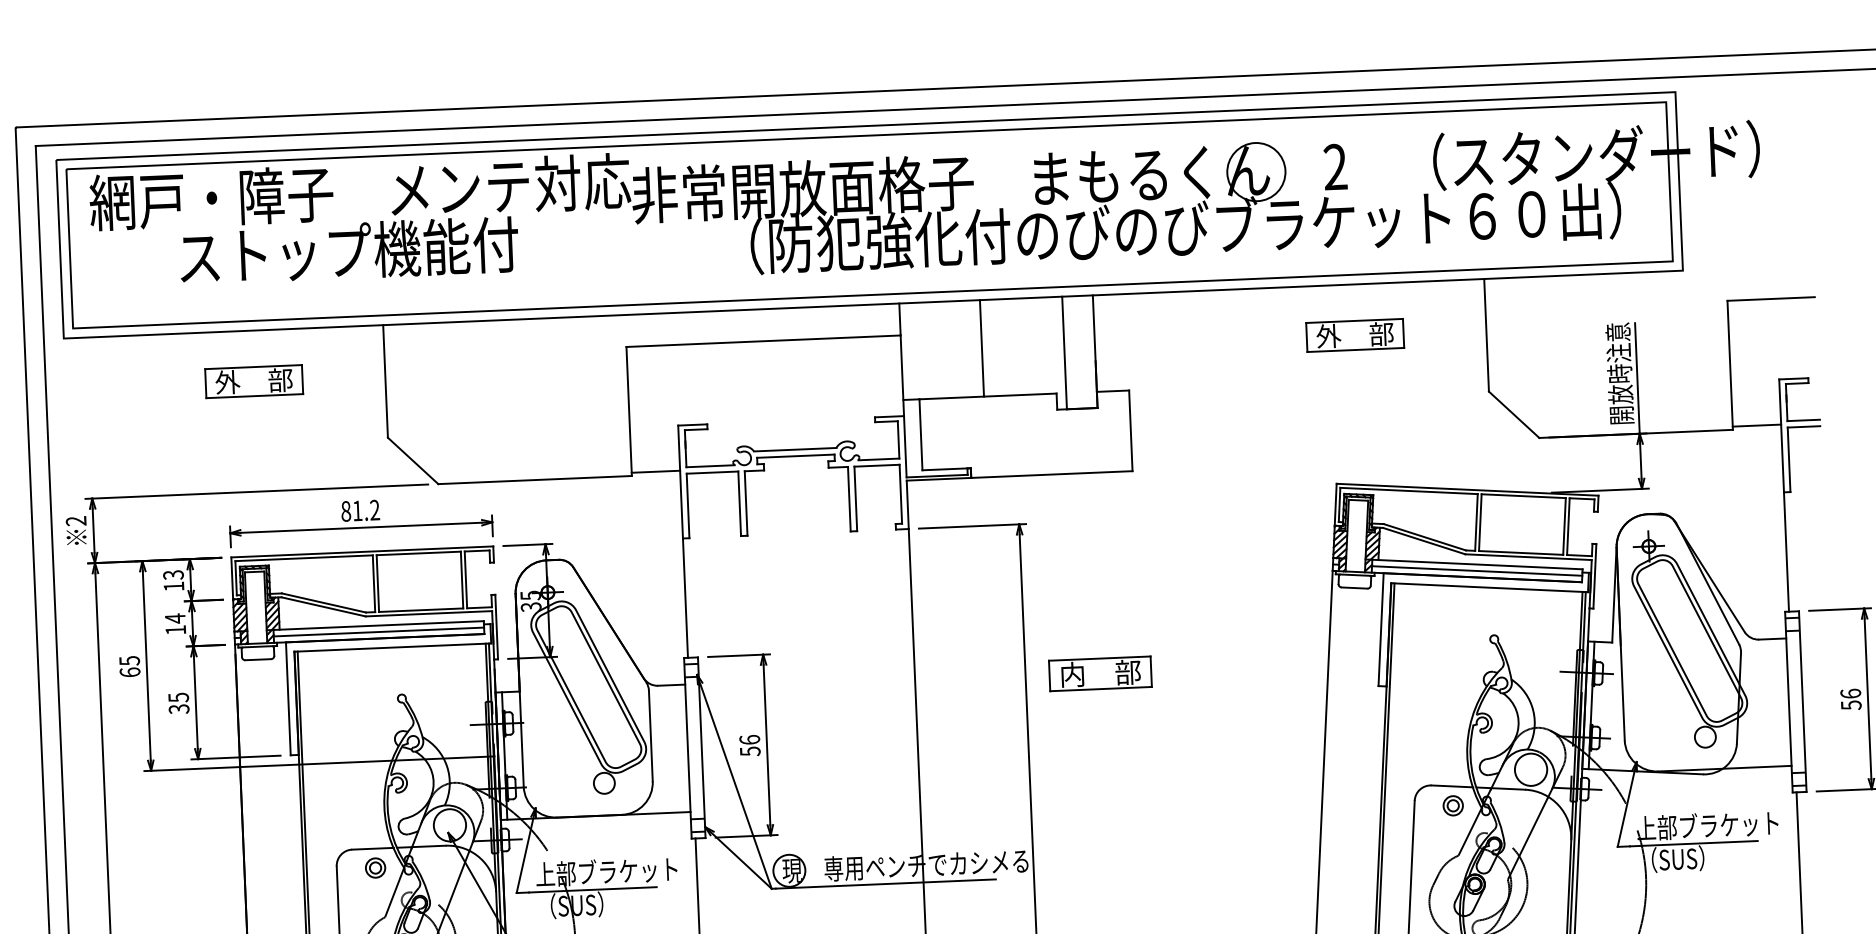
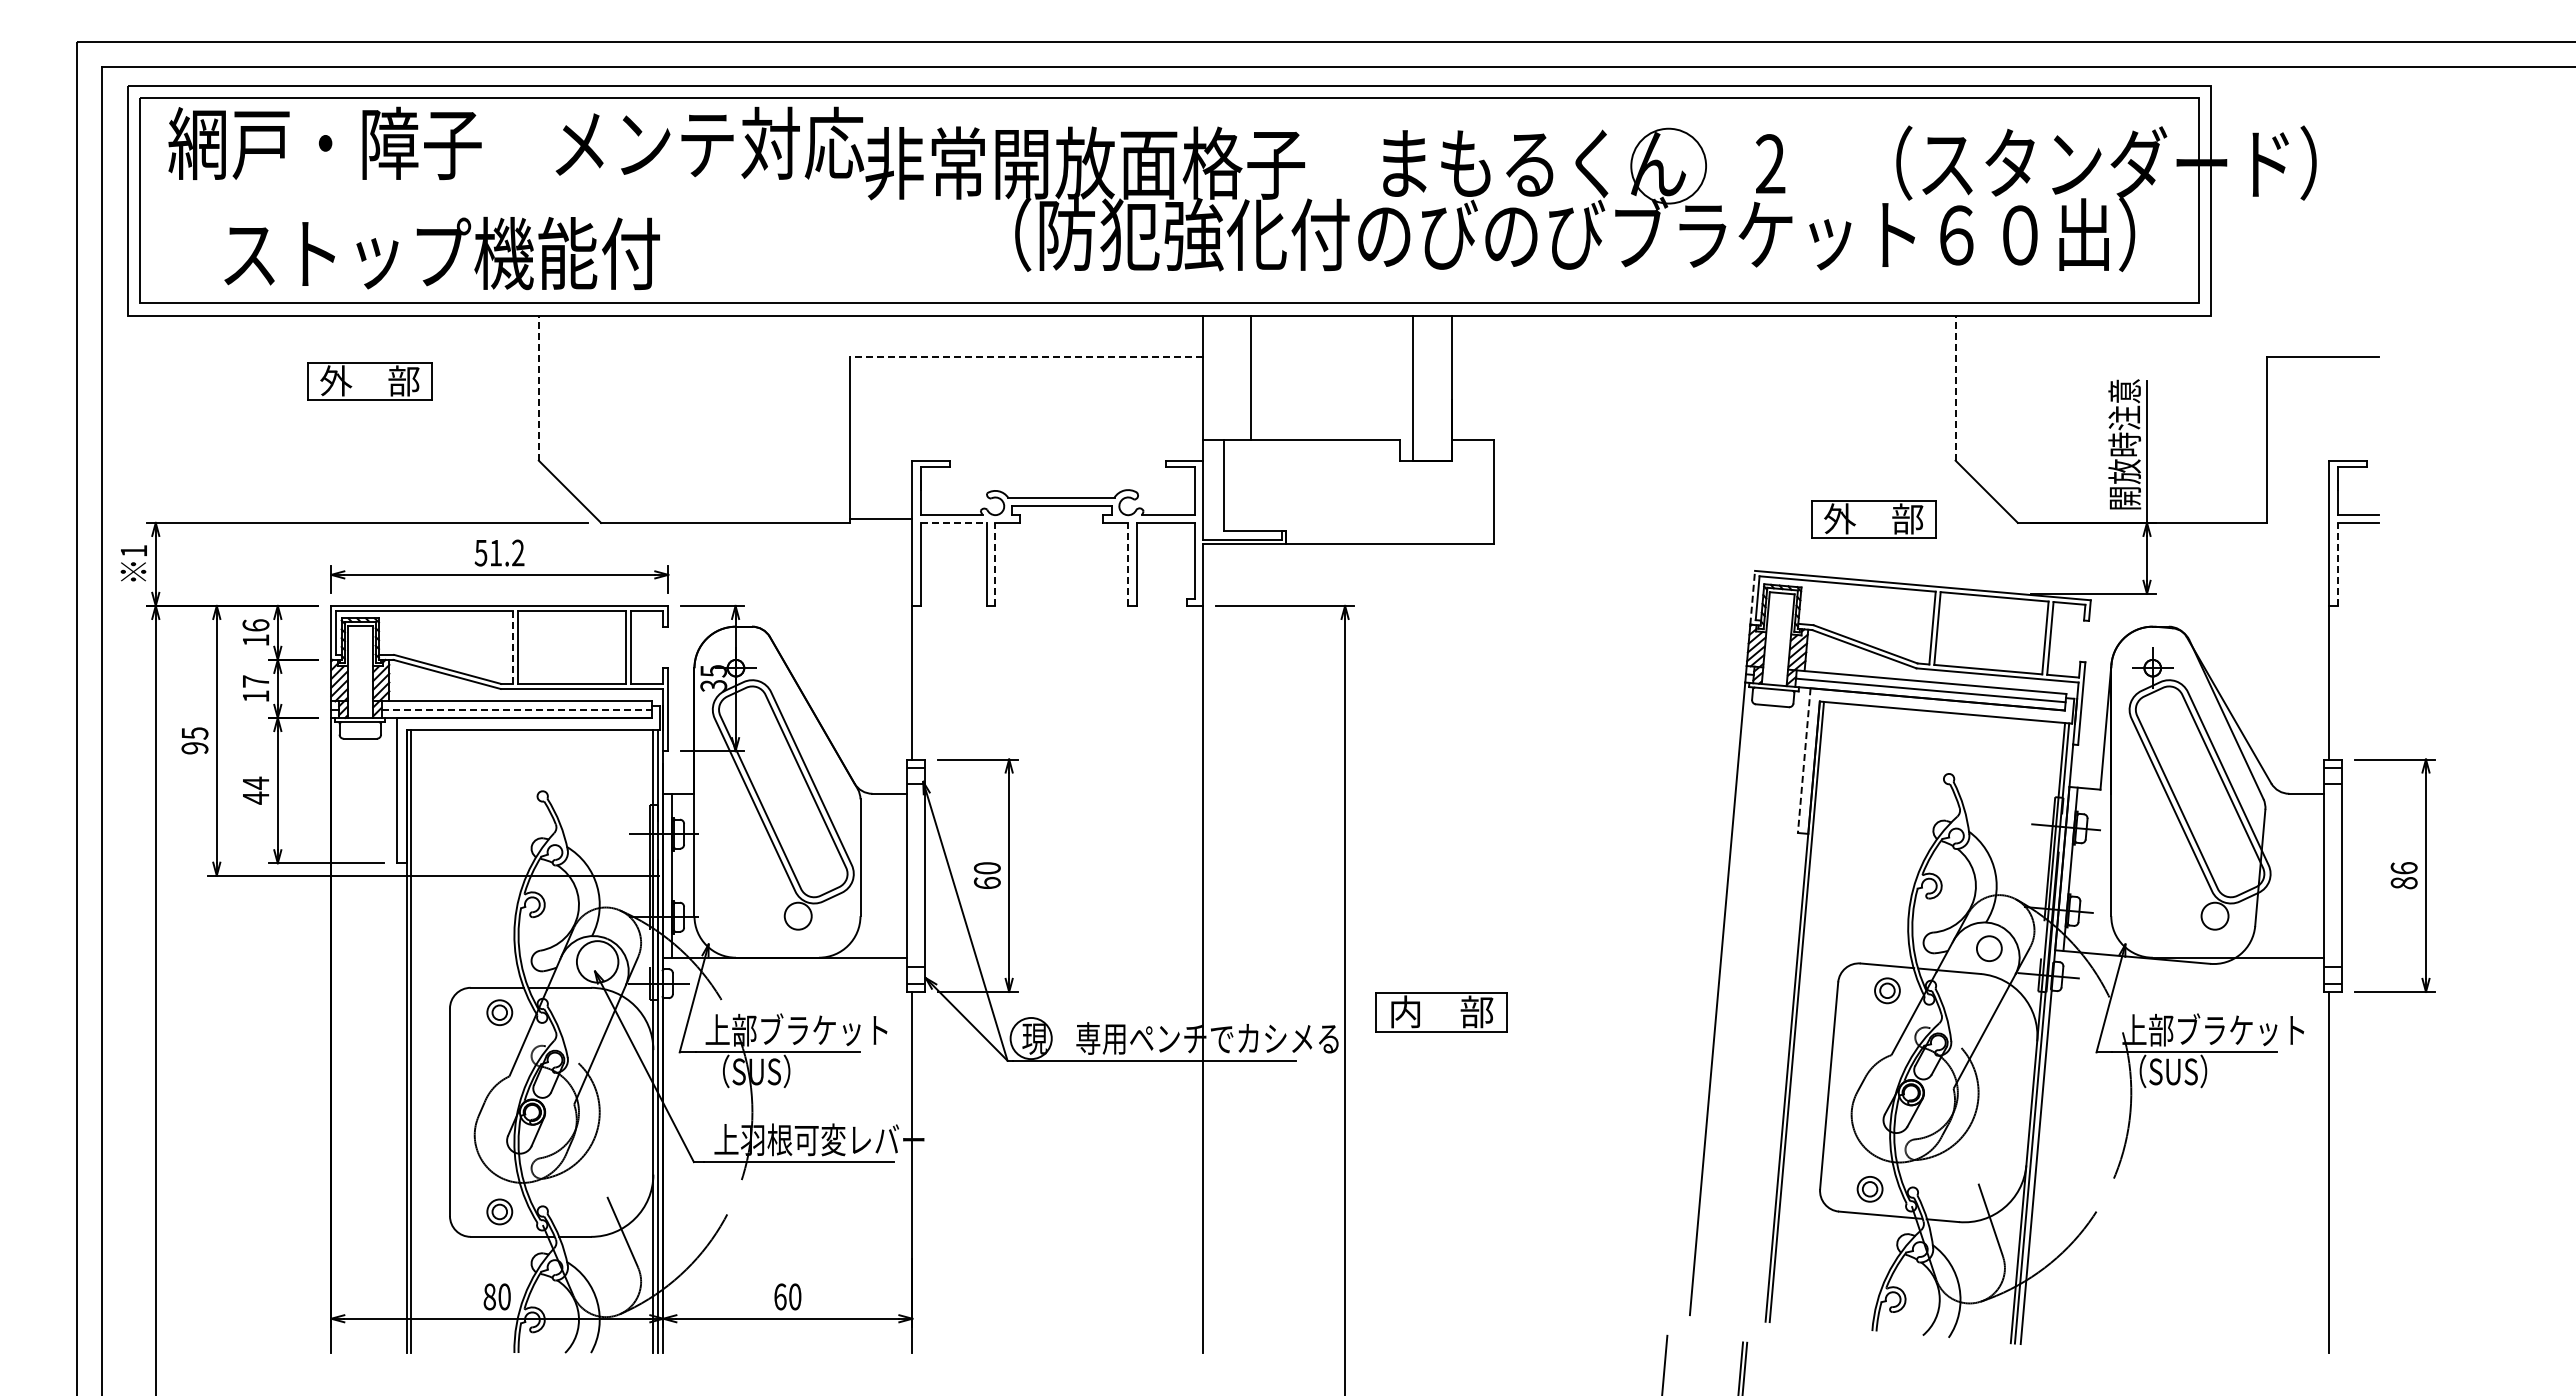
text: (348, 250) -> (441, 253), moved
line: (1486, 334) -> (1955, 387), solid -> dashed
part: (1354, 335) -> (1873, 519), moved
line: (763, 340) -> (1026, 356), solid -> dashed
line: (981, 348) -> (1250, 377), moved
line: (385, 380) -> (538, 387), solid -> dashed
line: (1756, 425) -> (2297, 518), removed
line: (1789, 459) -> (2337, 564), solid -> dashed
line: (712, 472) -> (954, 522), solid -> dashed
line: (849, 499) -> (1128, 564), solid -> dashed
line: (746, 503) -> (995, 564), solid -> dashed
line: (1335, 504) -> (1752, 597), solid -> dashed
text: (345, 511) -> (480, 552), 81.2 -> 51.2
text: (75, 521) -> (133, 551), 2 -> 1
text: (173, 575) -> (255, 625), 13 -> 16
line: (374, 583) -> (513, 647), solid -> dashed
text: (175, 618) -> (256, 681), 14 -> 17
line: (1381, 629) -> (1804, 760), solid -> dashed
line: (379, 631) -> (517, 709), solid -> dashed
text: (129, 672) -> (194, 748), 65 -> 95
part: (1100, 674) -> (1441, 1012), moved
text: (178, 703) -> (255, 790), 35 -> 44
text: (1850, 705) -> (2403, 883), 56 -> 86
text: (749, 745) -> (986, 875), 56 -> 60
circle: (1531, 769) -> (1989, 948), size x0.6

